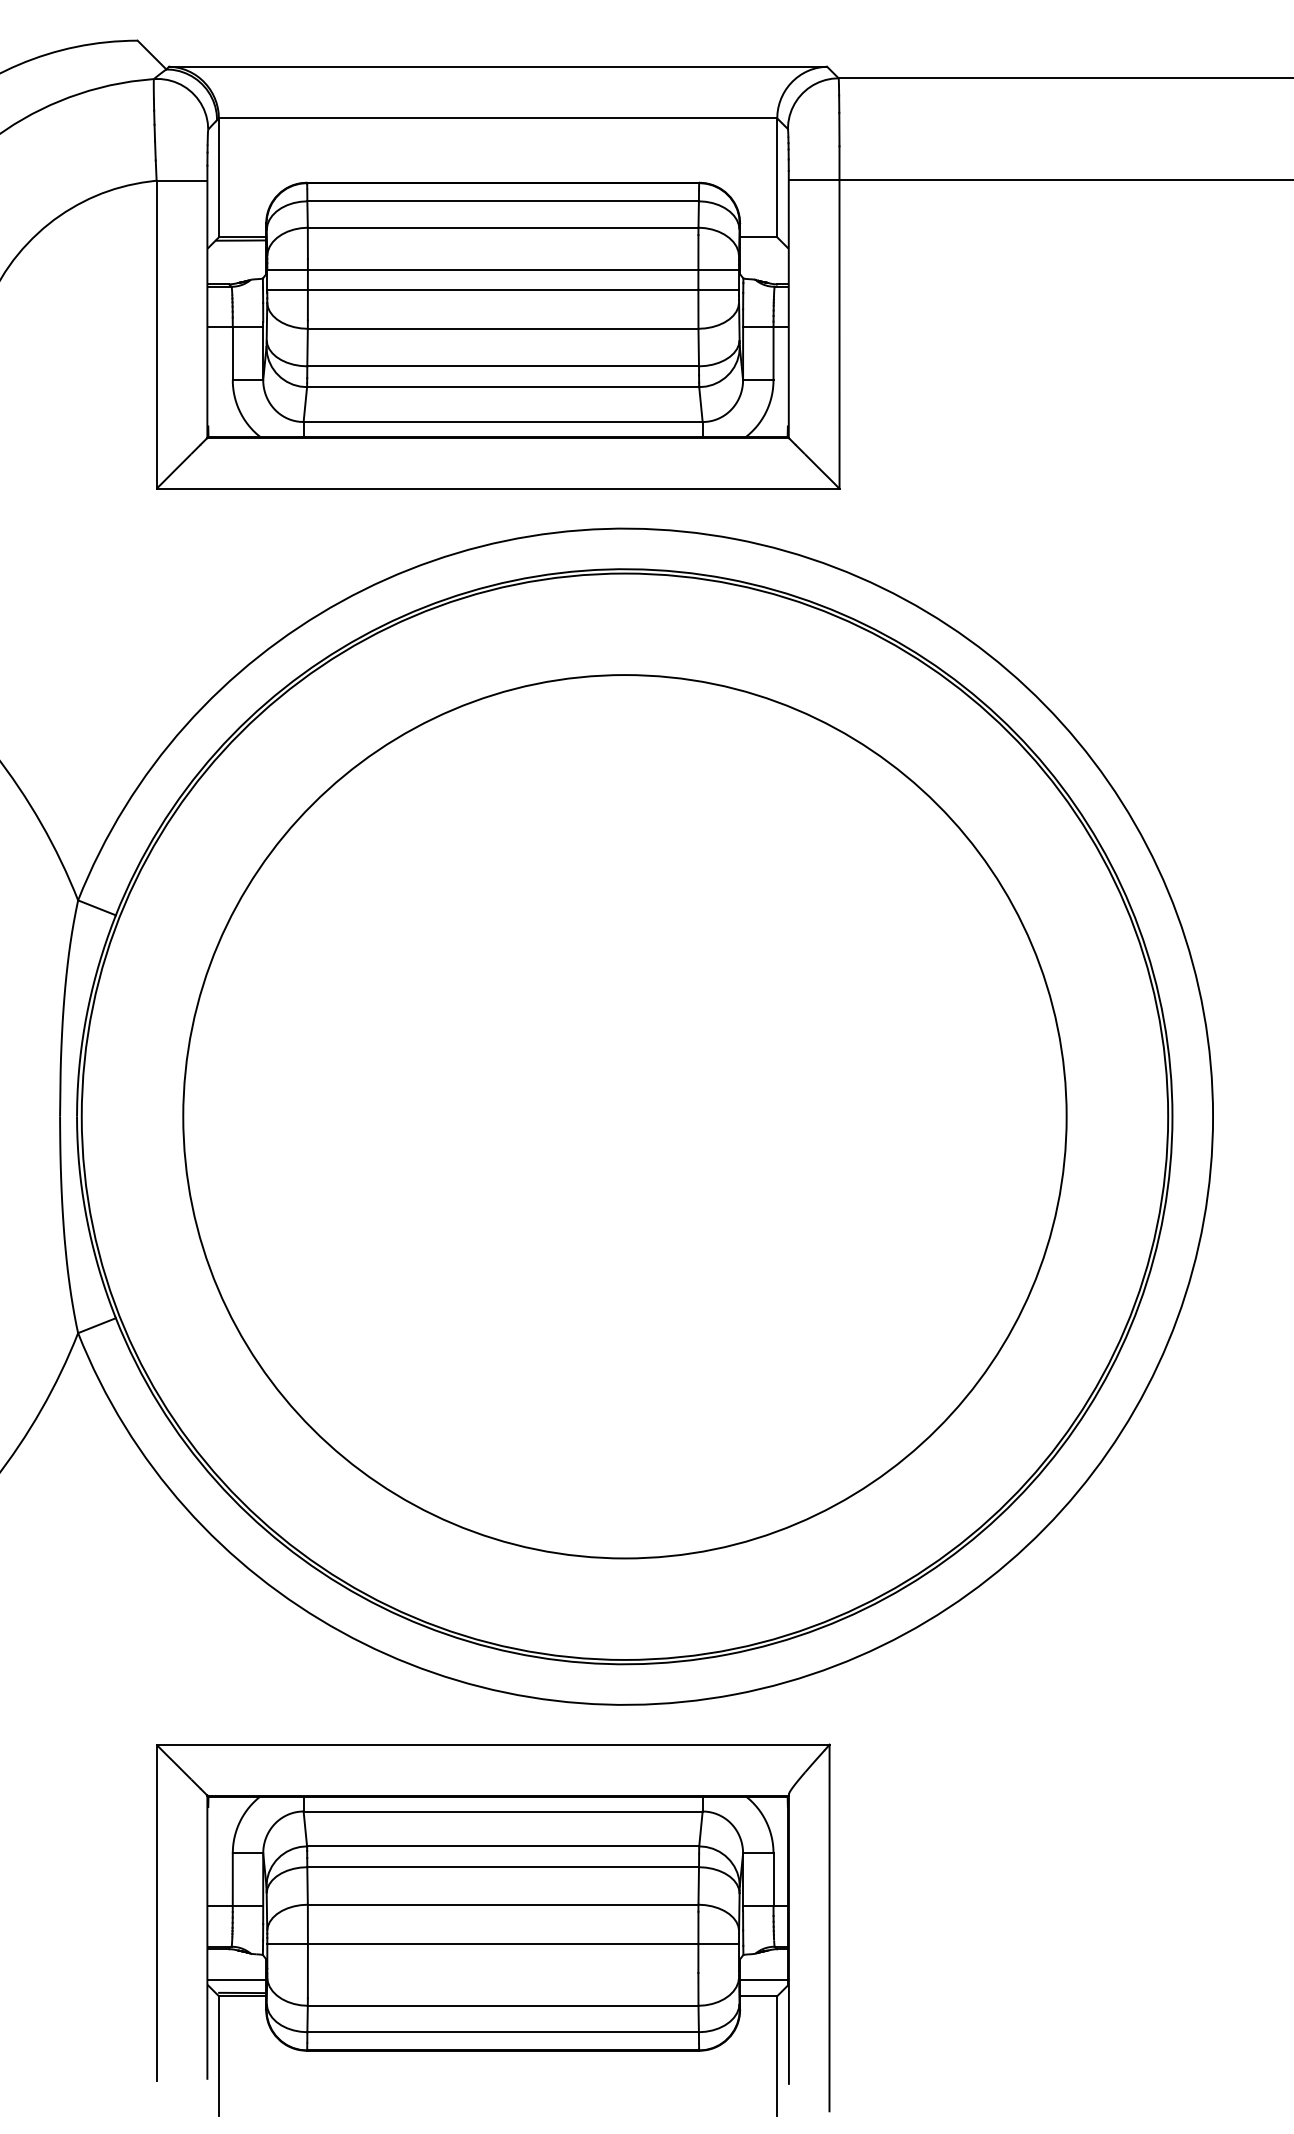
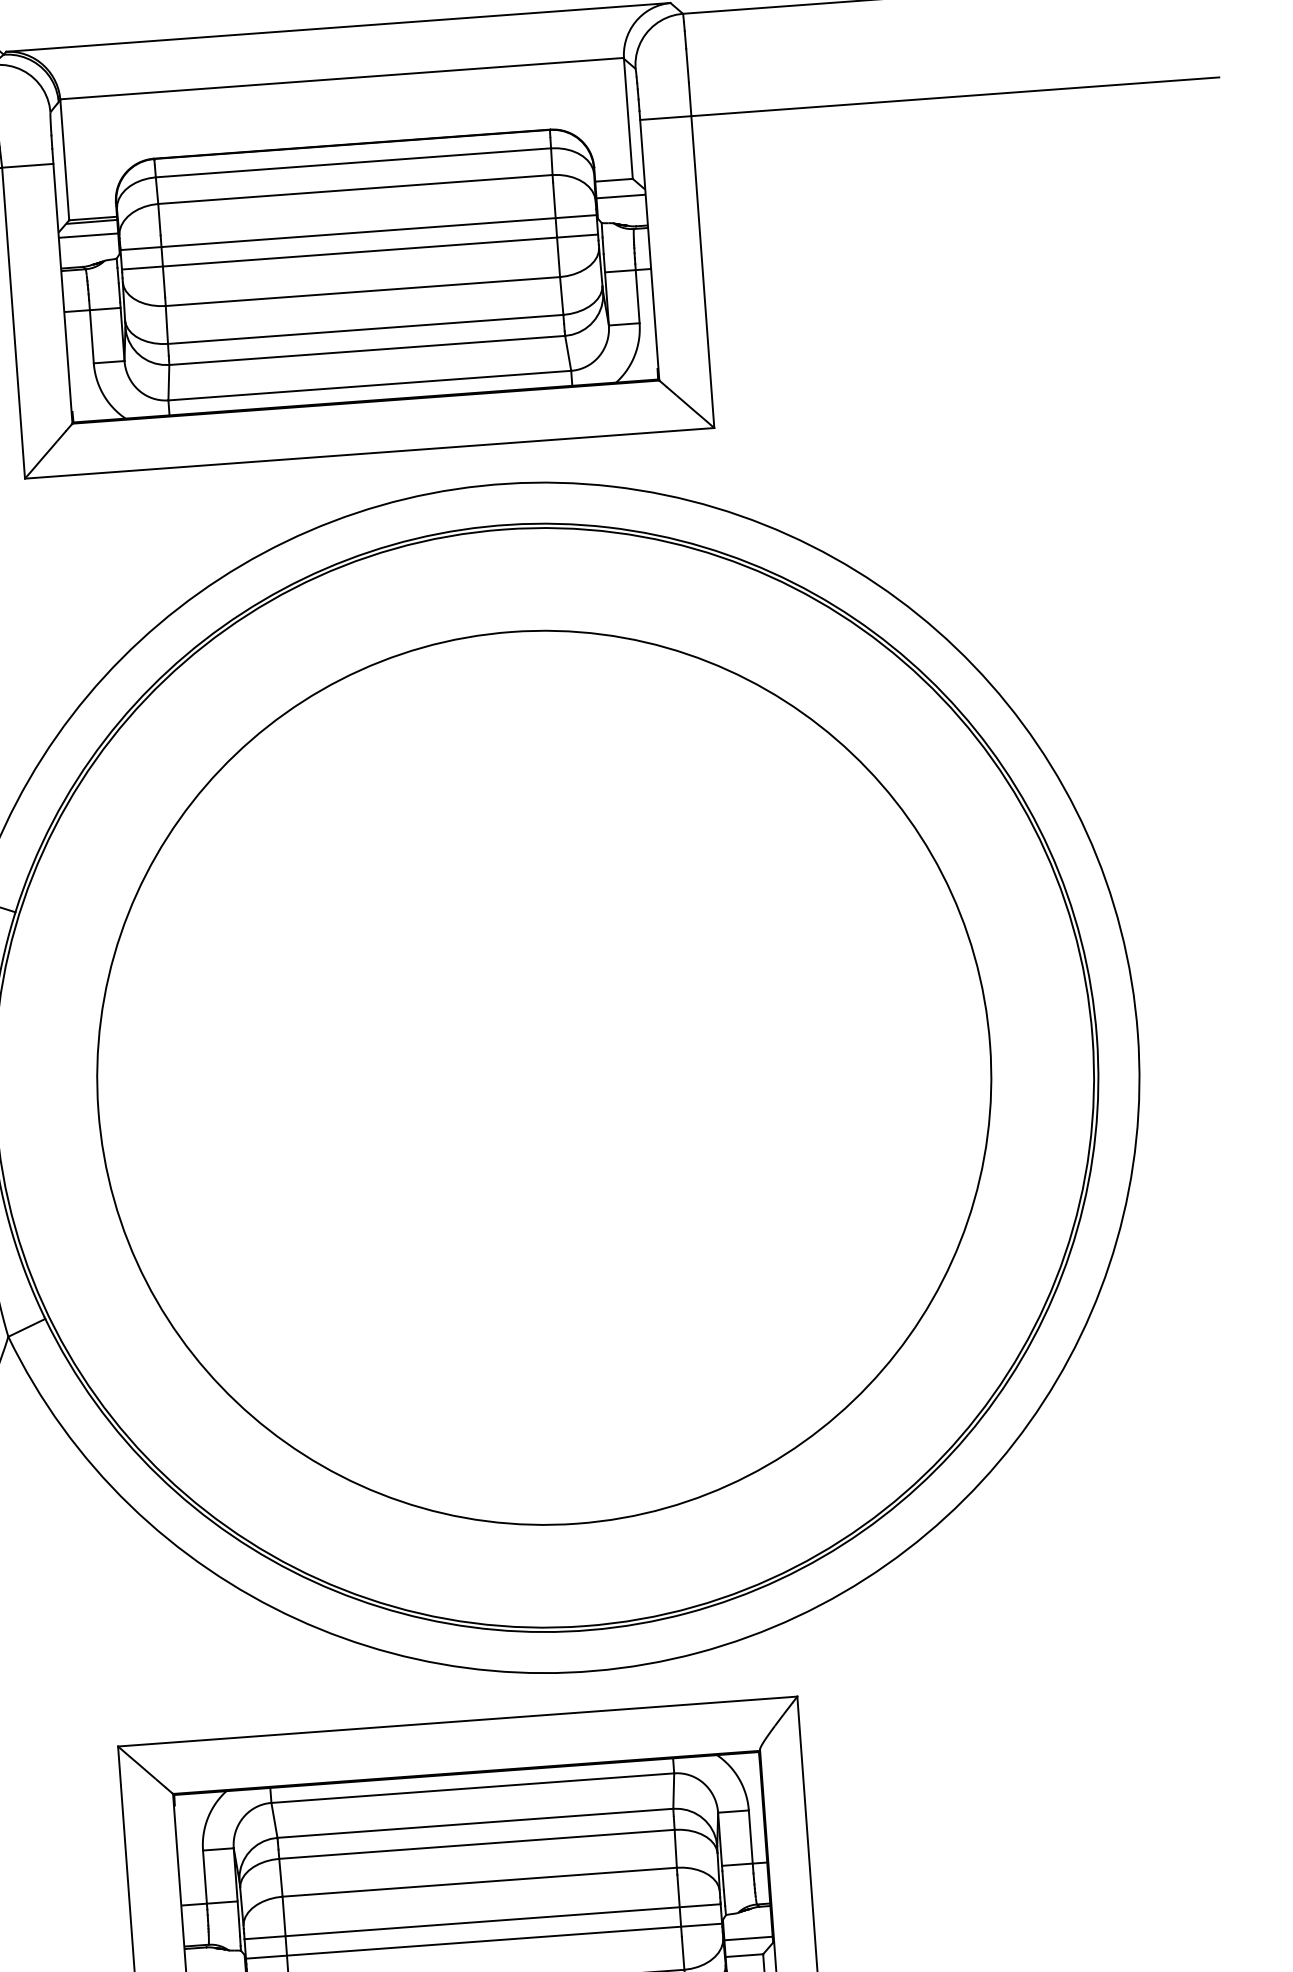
line: (237, 253) -> (89, 235), added
line: (763, 253) -> (620, 196), added
line: (502, 1963) -> (483, 1941), added

